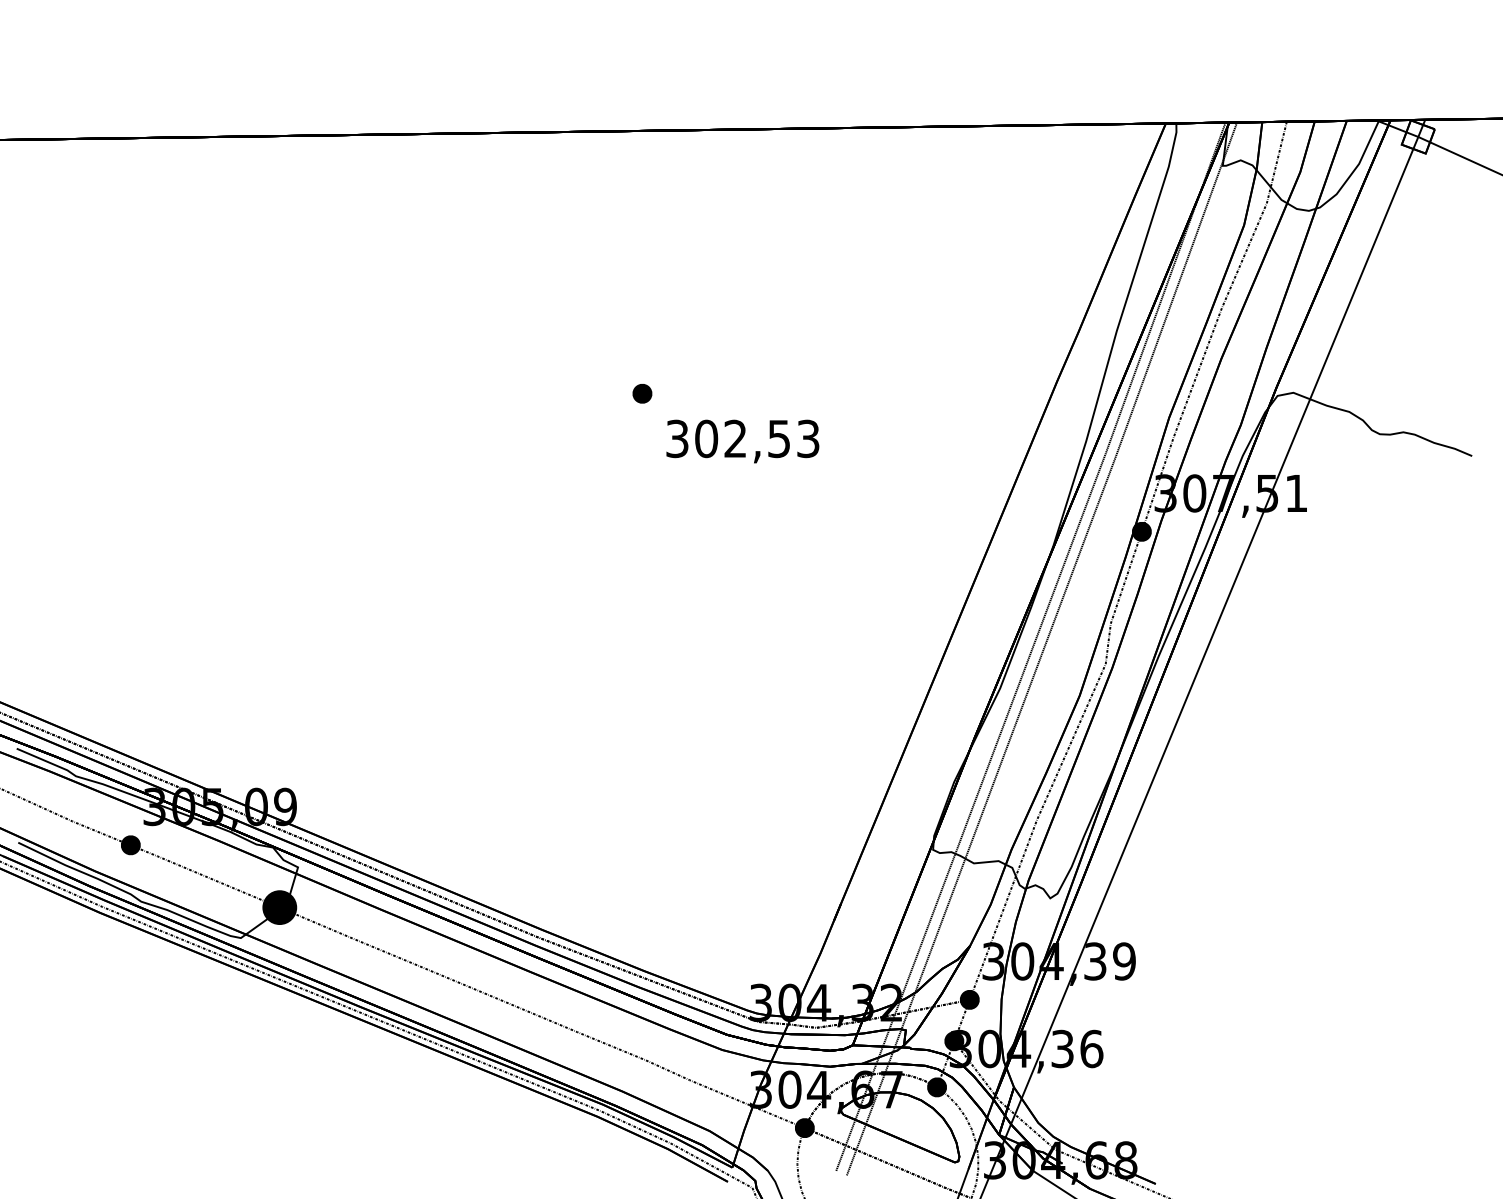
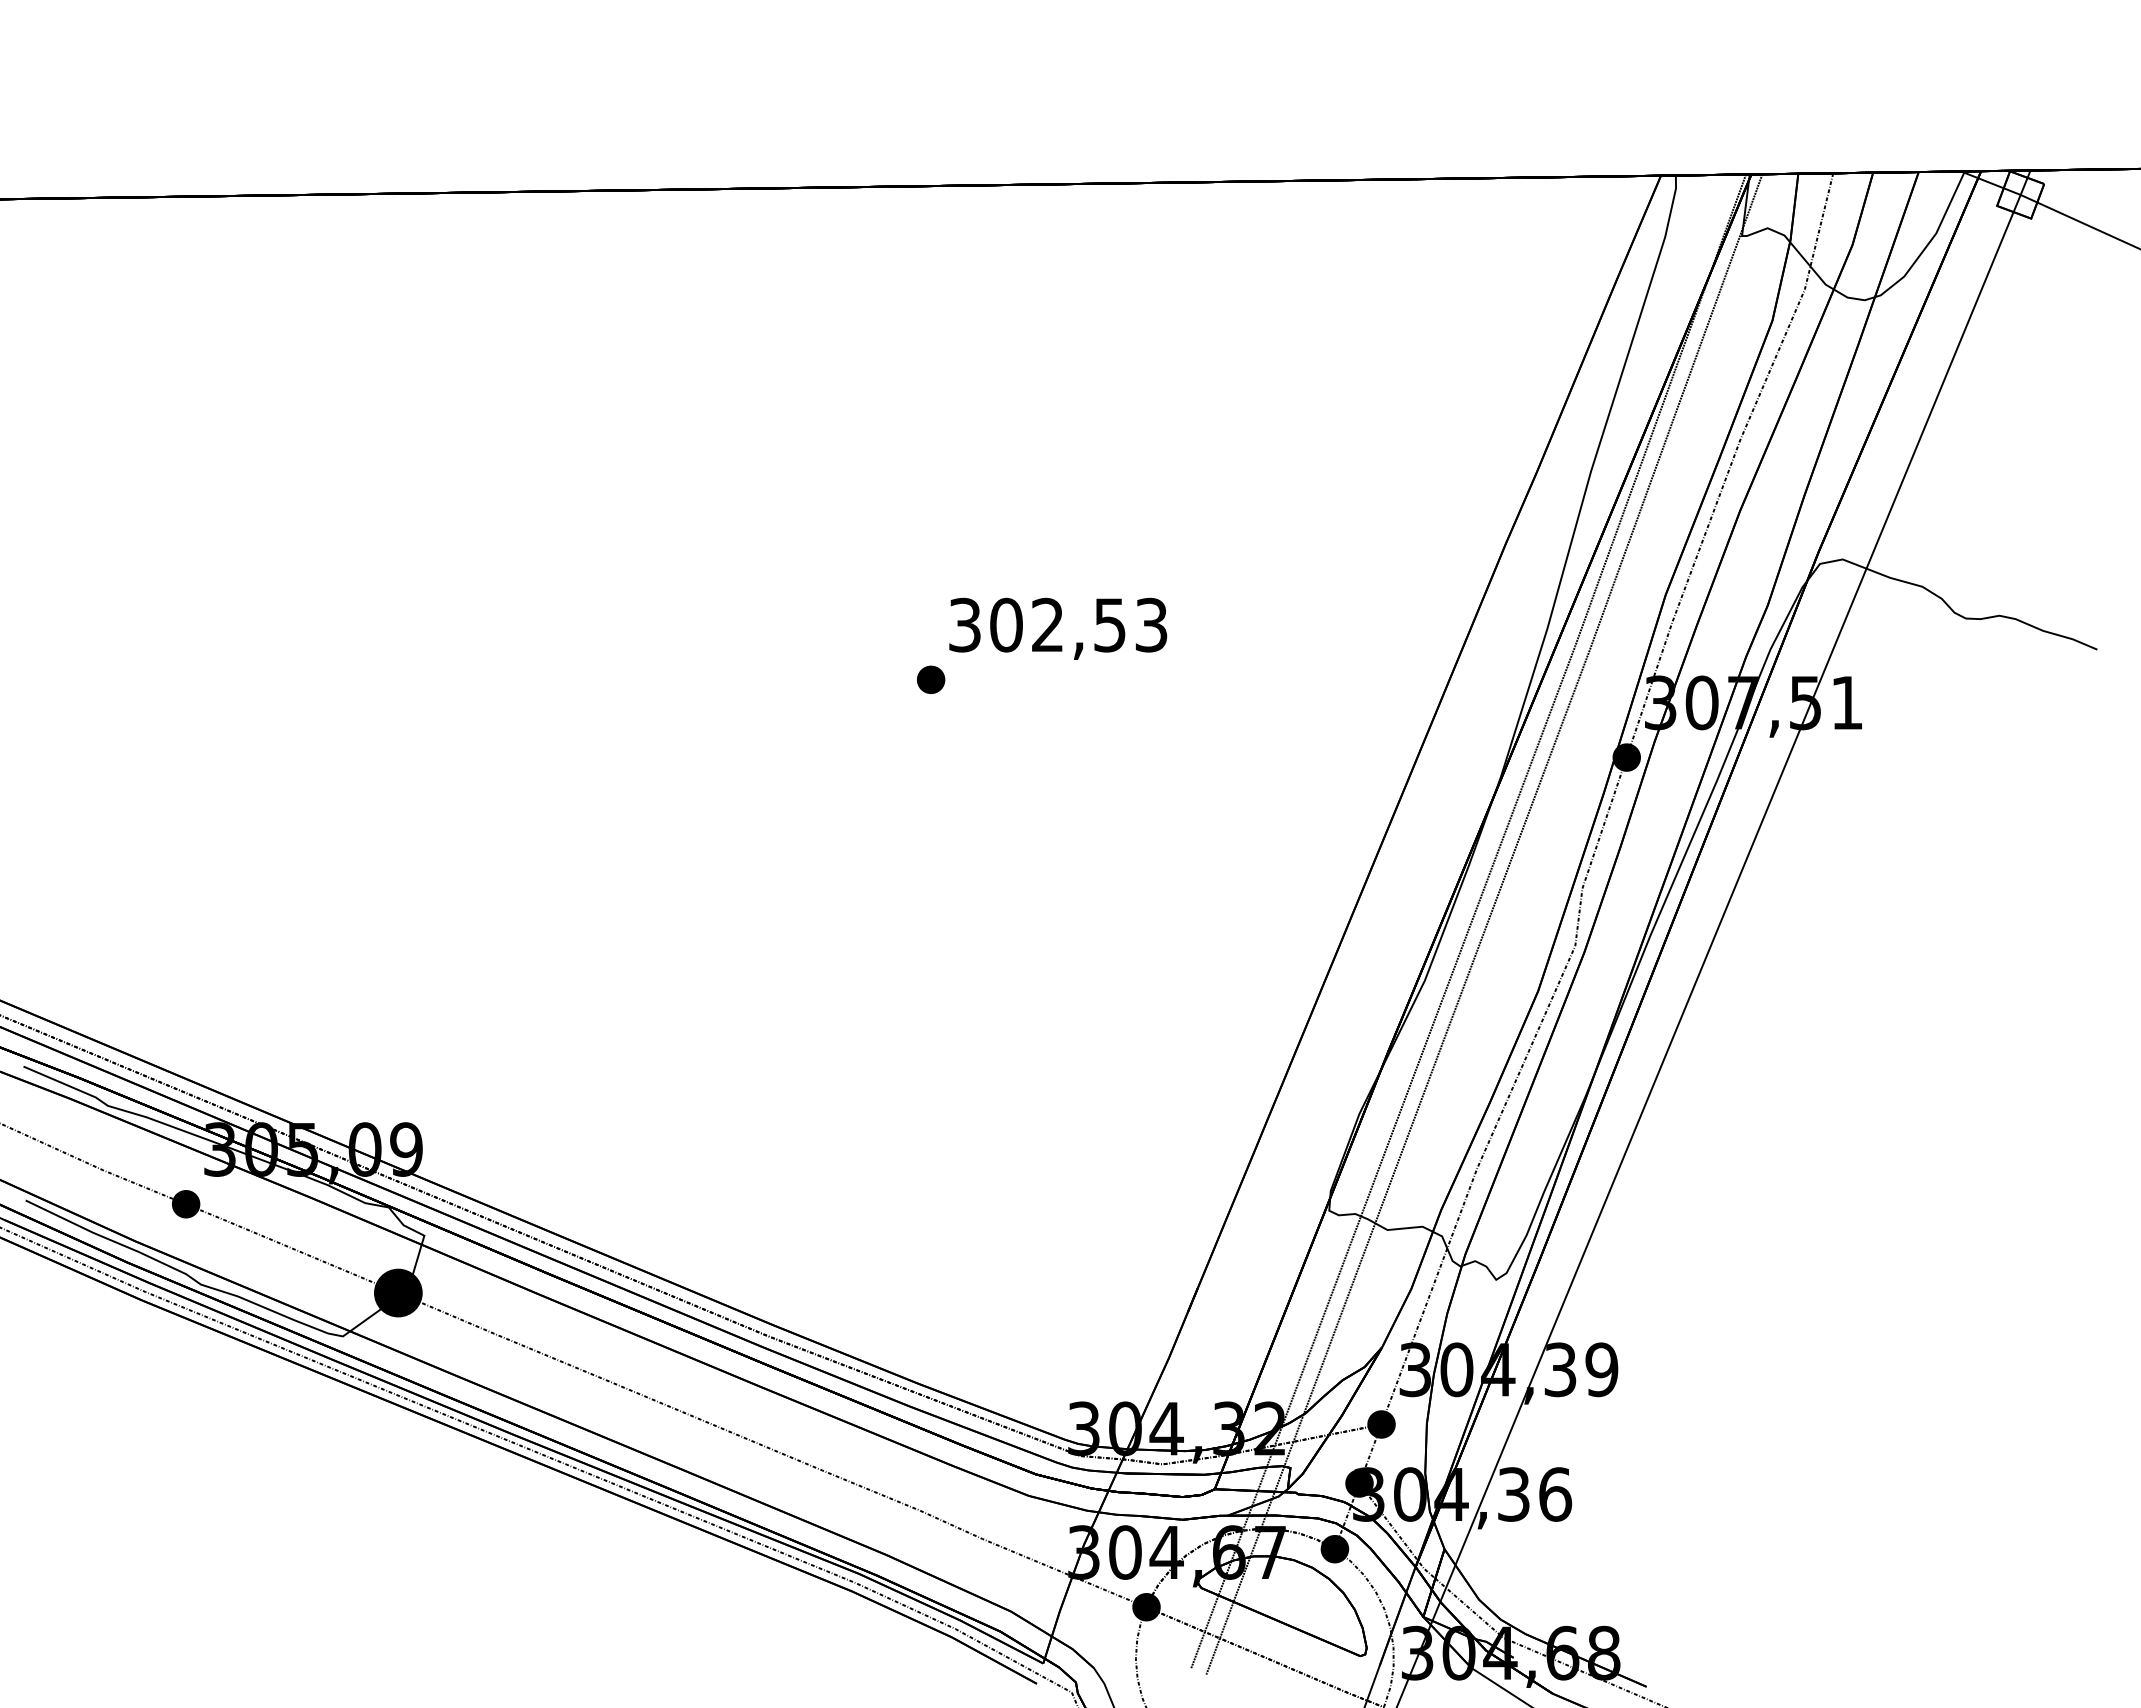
part: (642, 393) -> (931, 679), moved

